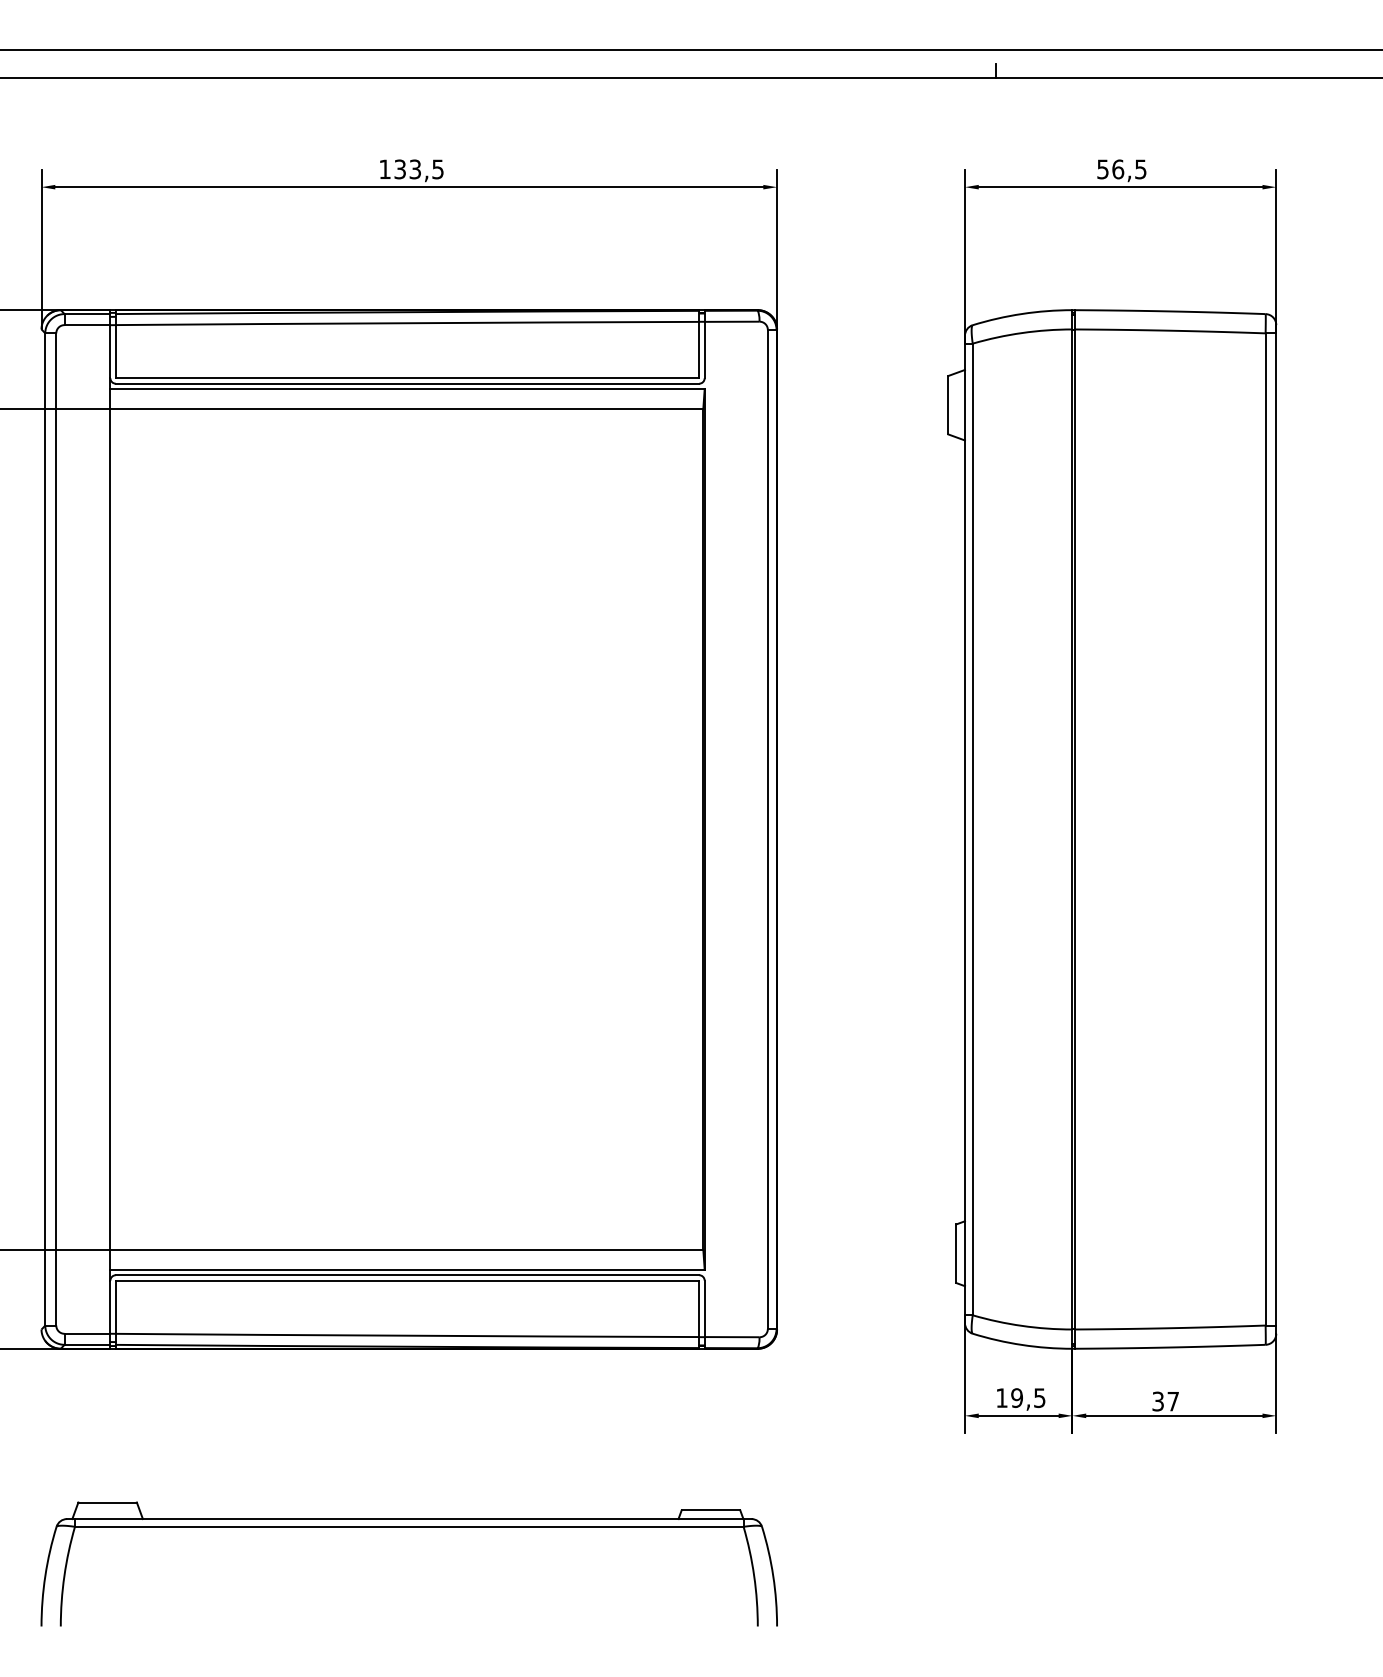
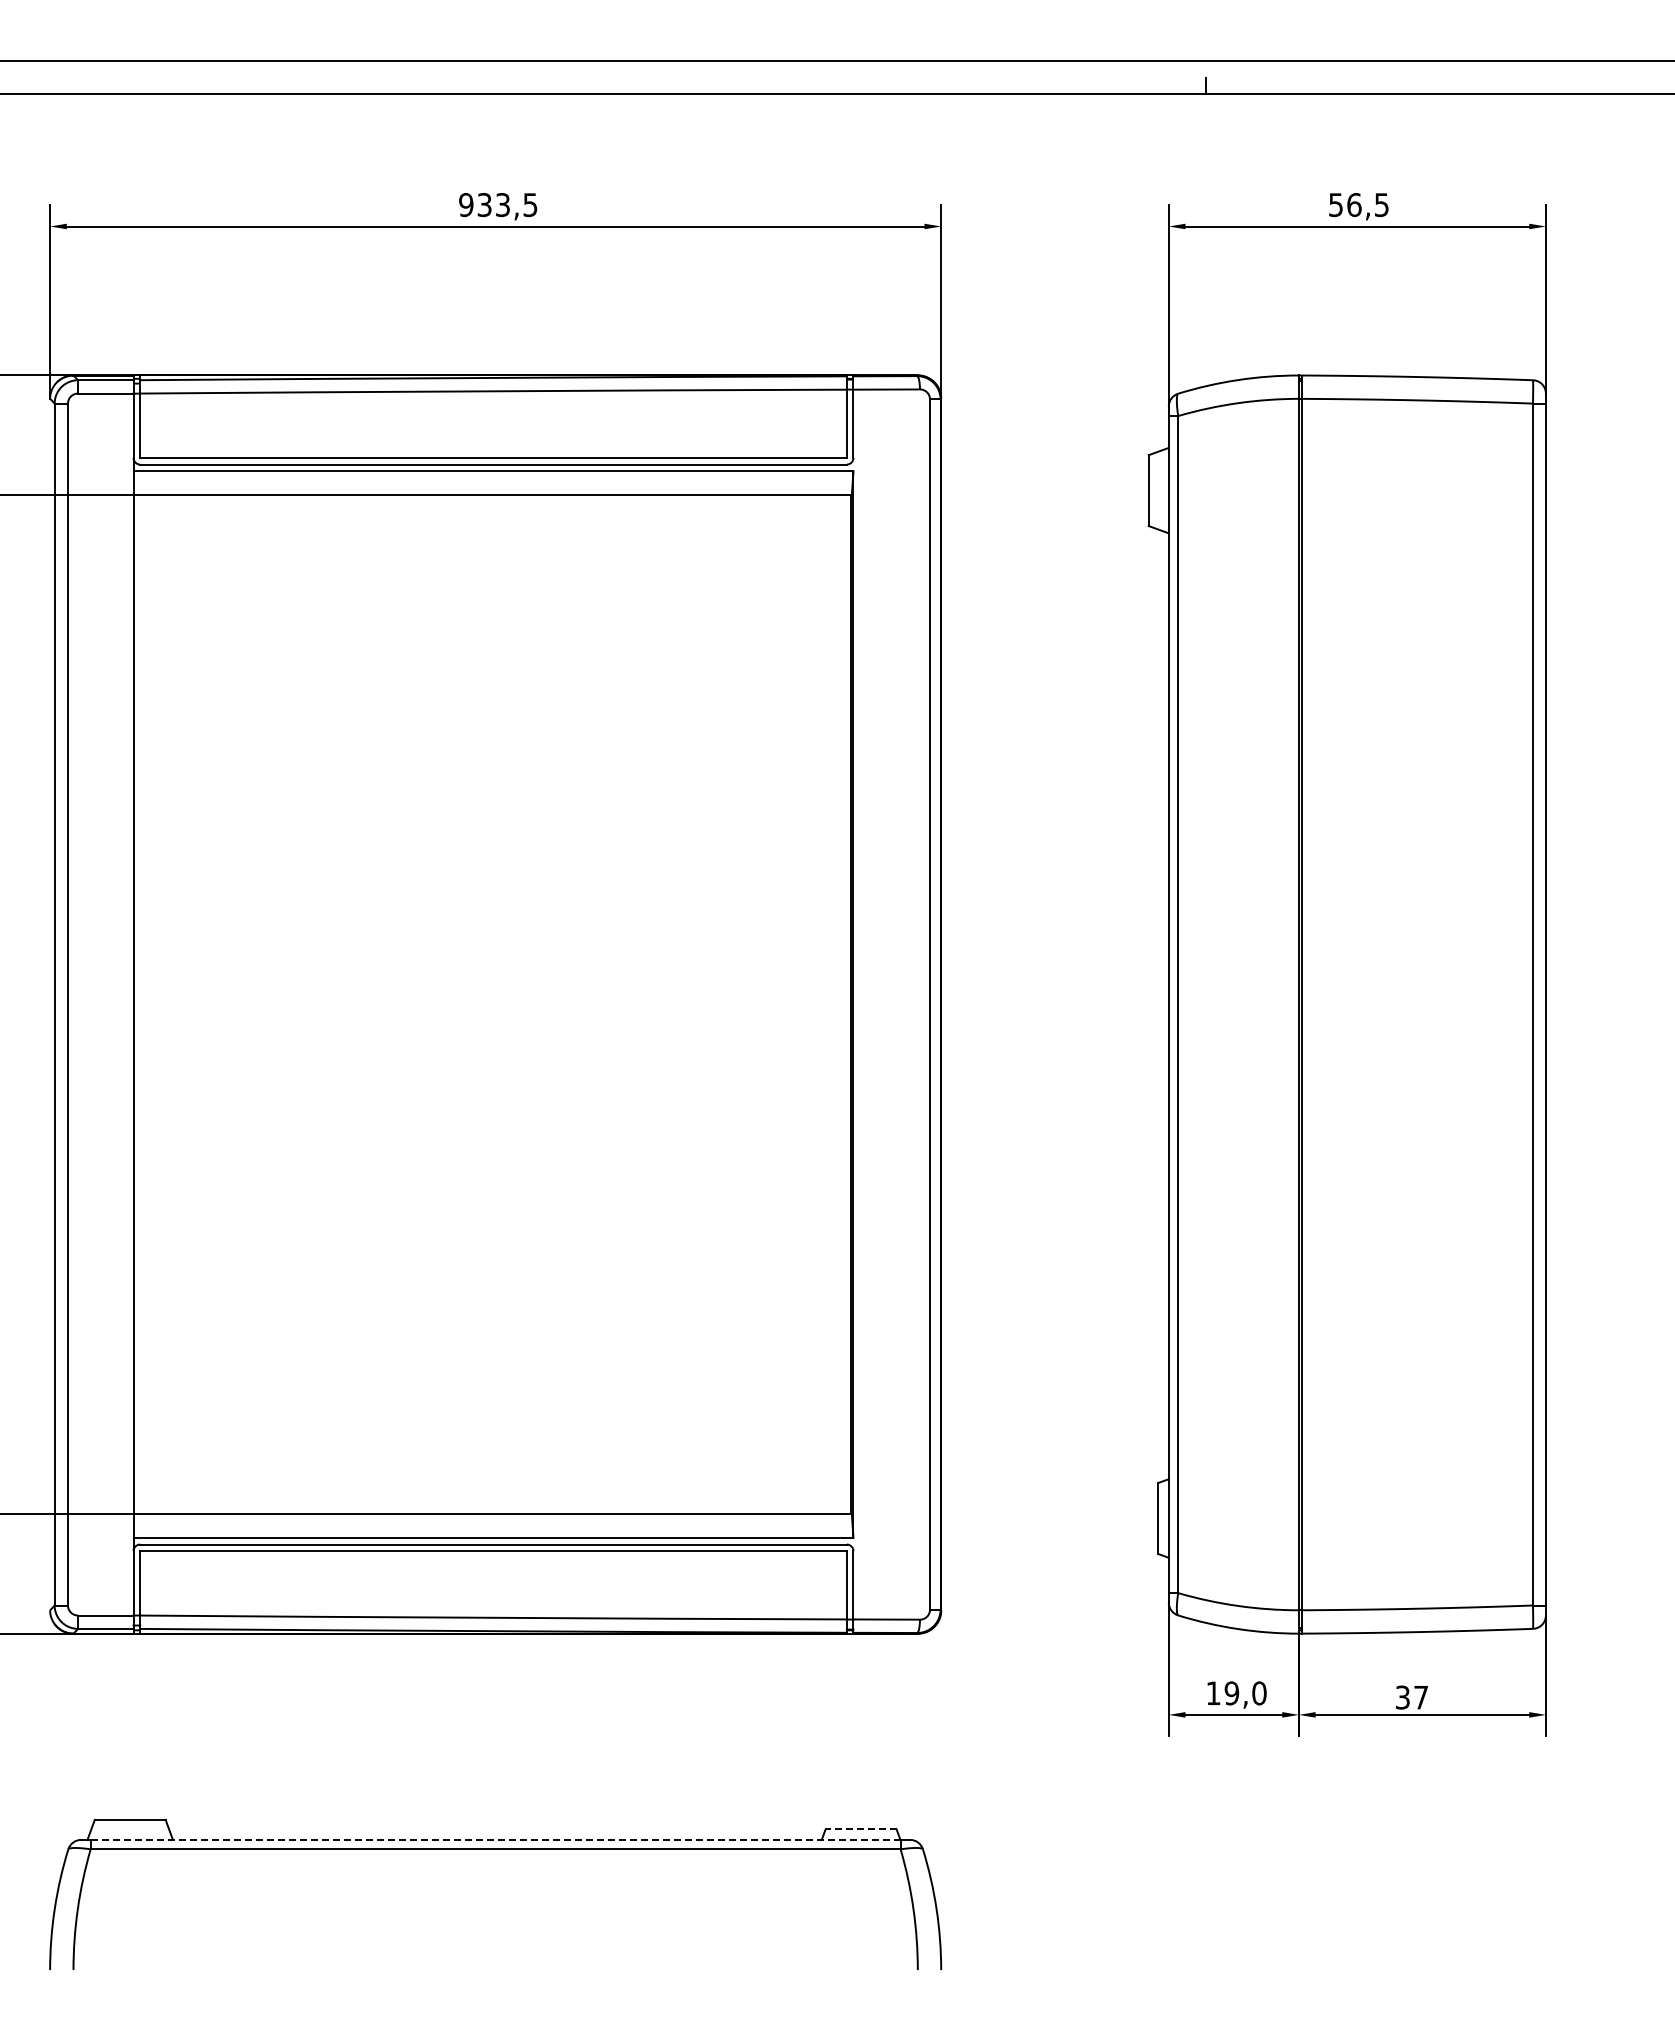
text: (385, 169) -> (466, 205), 133,5 -> 933,5
text: (1039, 1398) -> (1259, 1693), 19,5 -> 19,0
line: (710, 1510) -> (860, 1829), solid -> dashed
line: (409, 1518) -> (495, 1839), solid -> dashed

